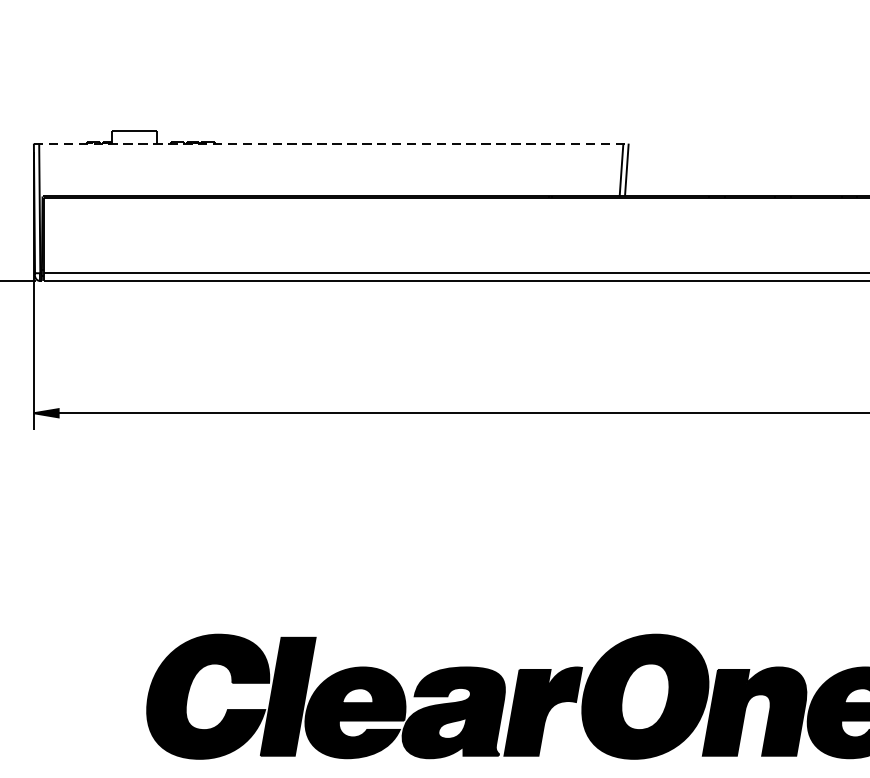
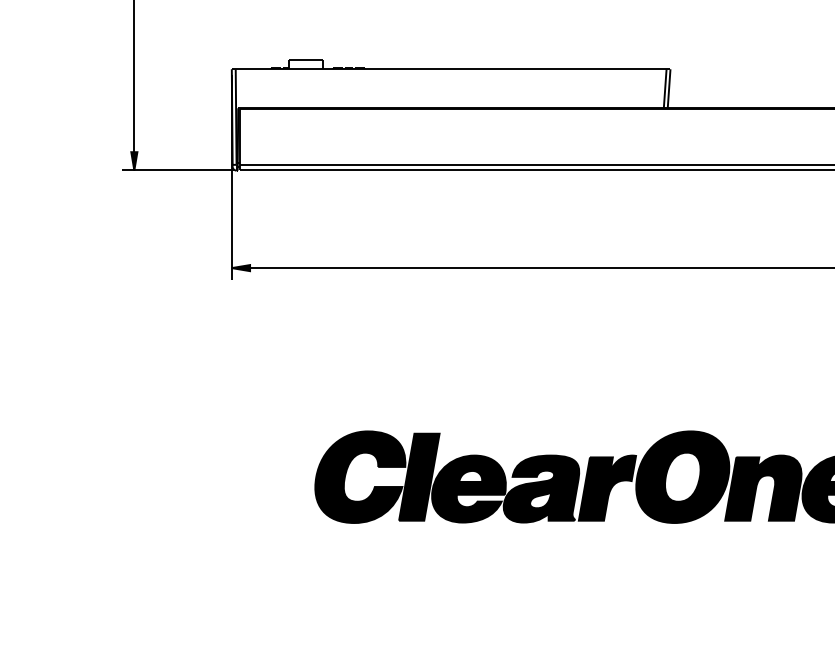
line: (331, 143) -> (451, 69), dashed -> solid

